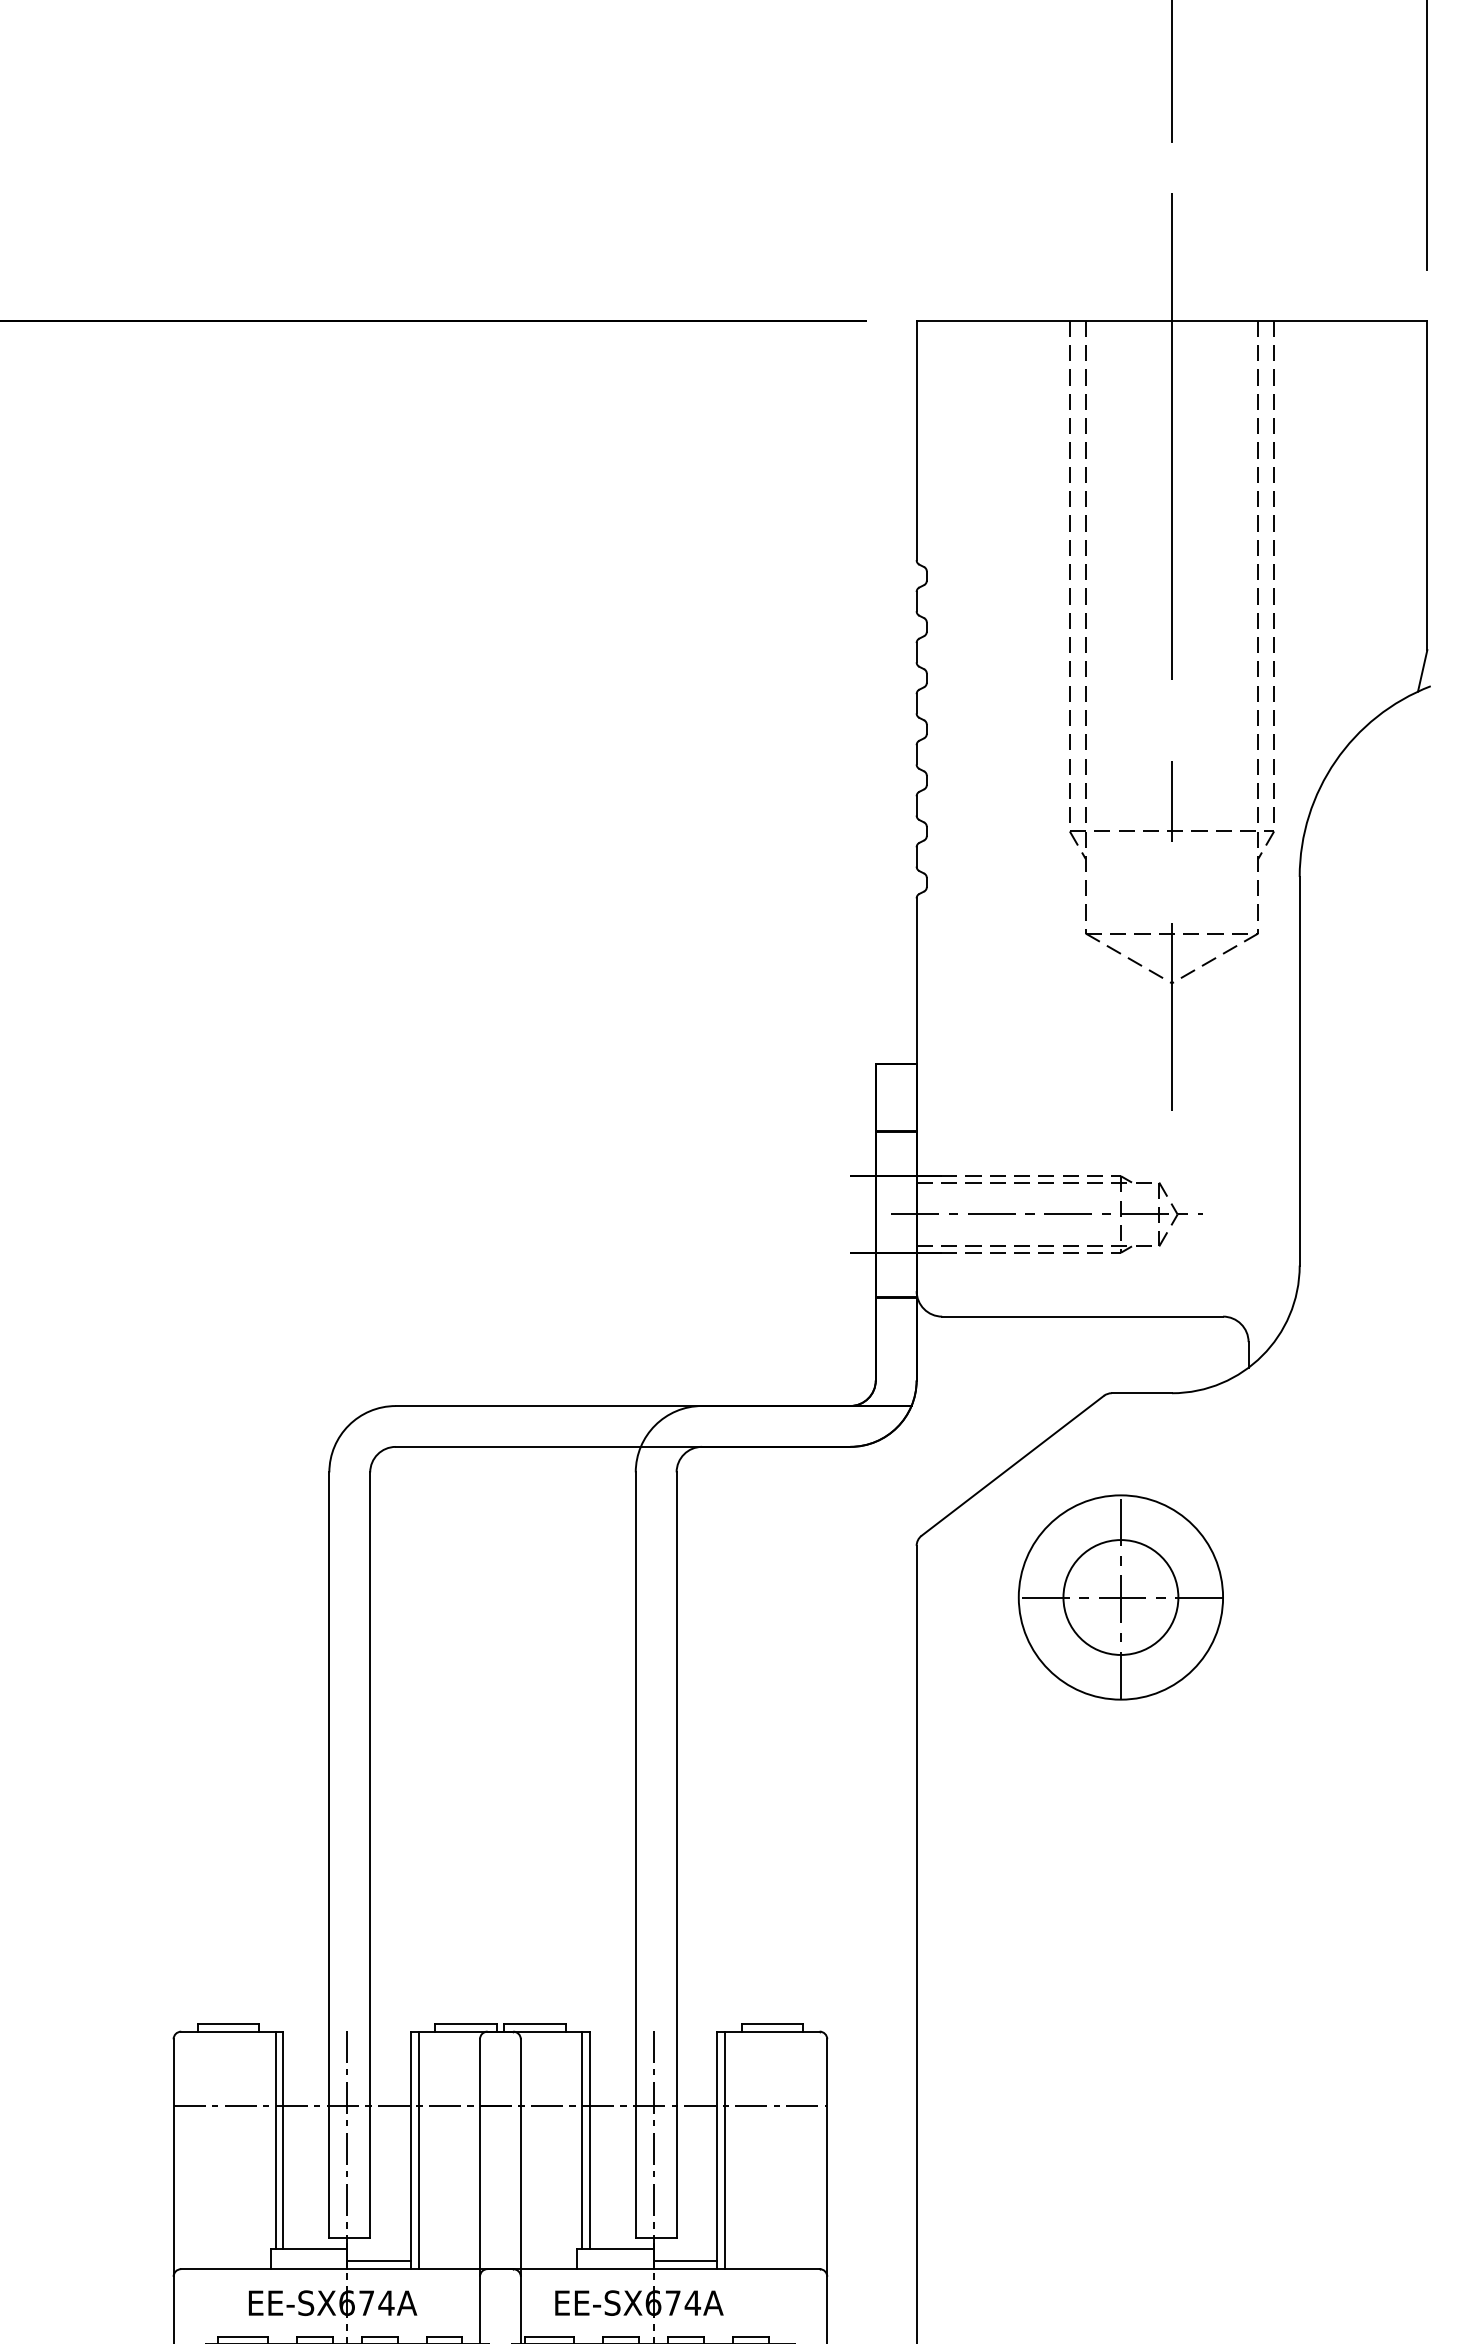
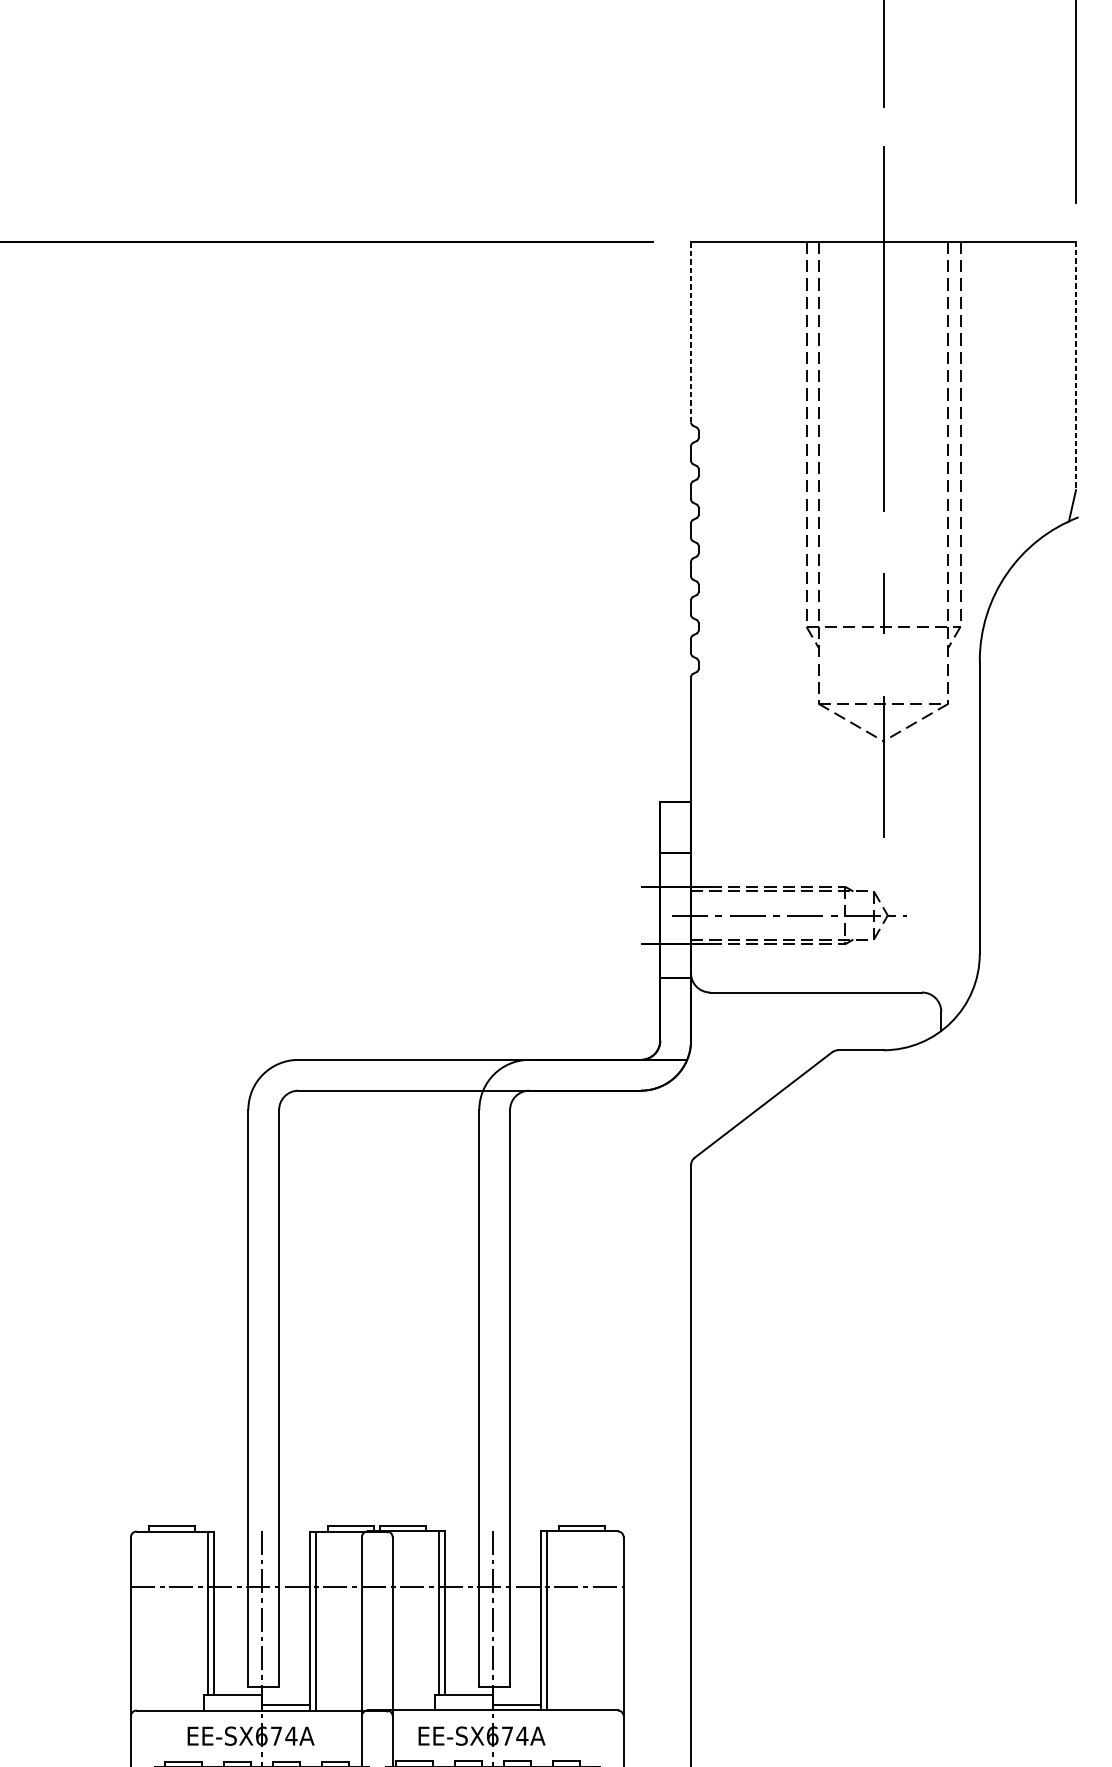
line: (916, 440) -> (690, 332), solid -> dashed
line: (1427, 485) -> (1076, 366), solid -> dashed
part: (1120, 1597) -> (844, 1204), removed

